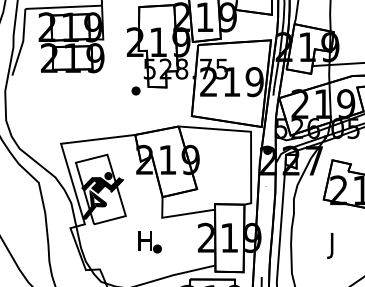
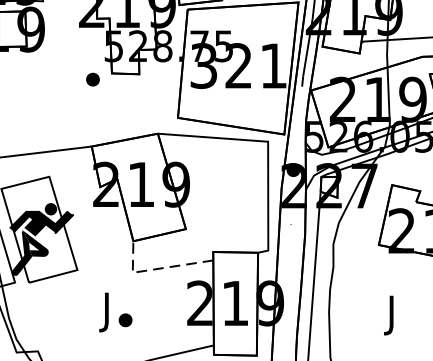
text: (231, 82) -> (238, 66), 219 -> 321
line: (177, 215) -> (156, 269), solid -> dashed
text: (144, 243) -> (105, 311), H -> J

